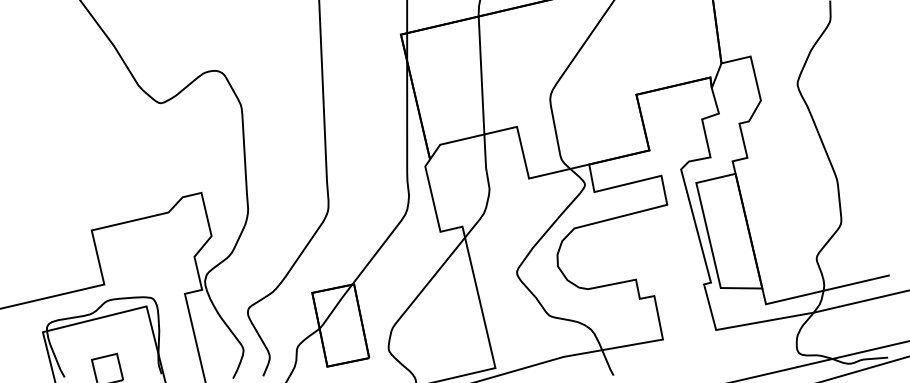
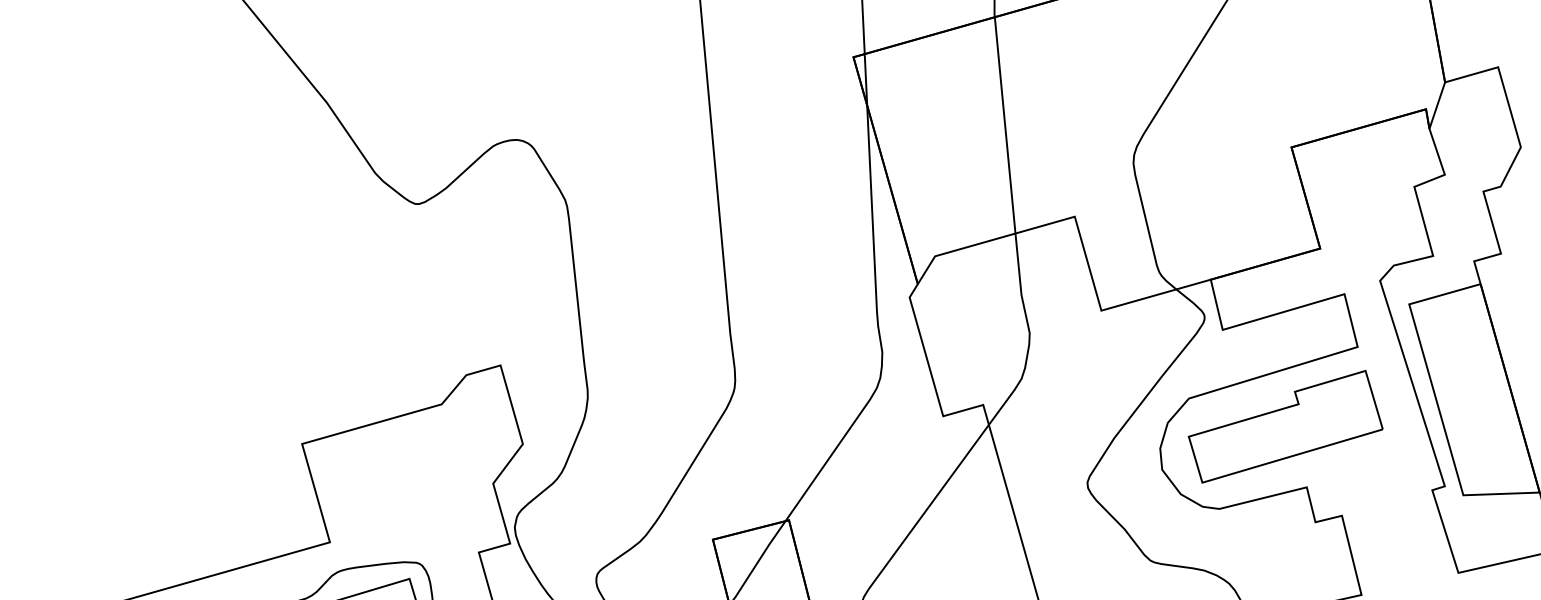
part: (625, 246) -> (1284, 427), added

